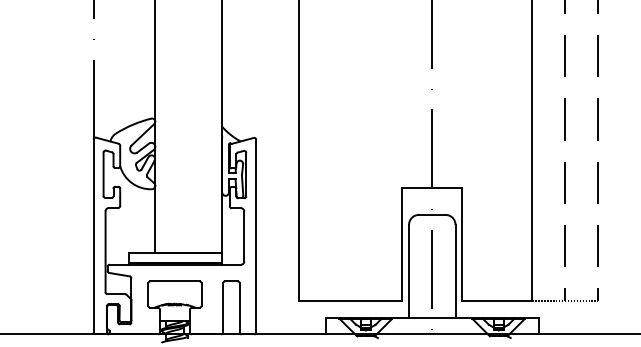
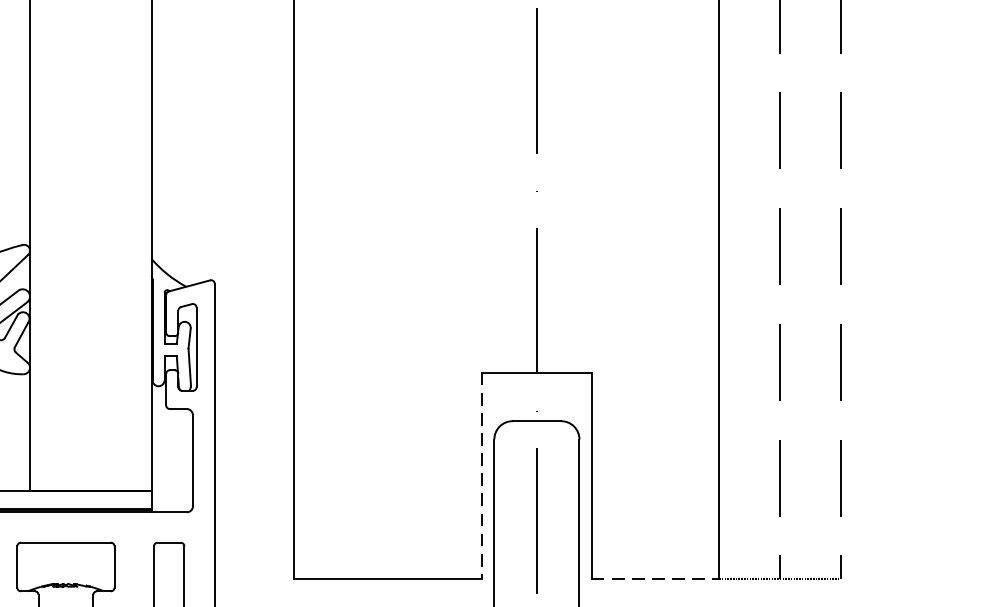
line: (402, 245) -> (482, 477), solid -> dashed
line: (497, 301) -> (656, 579), solid -> dashed

